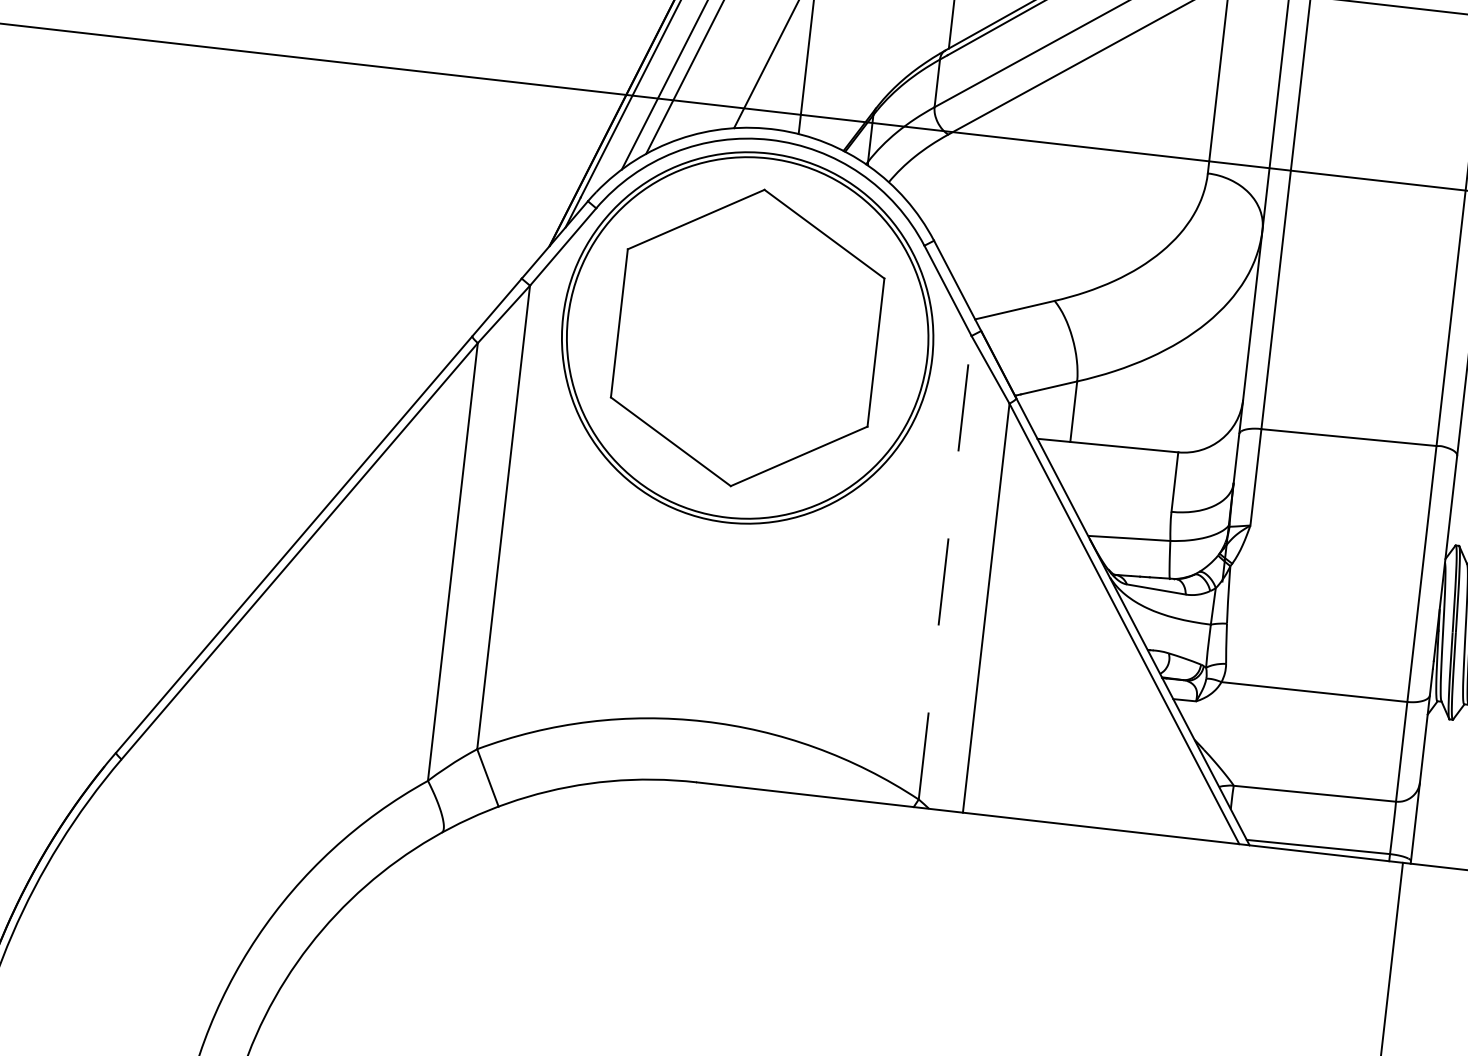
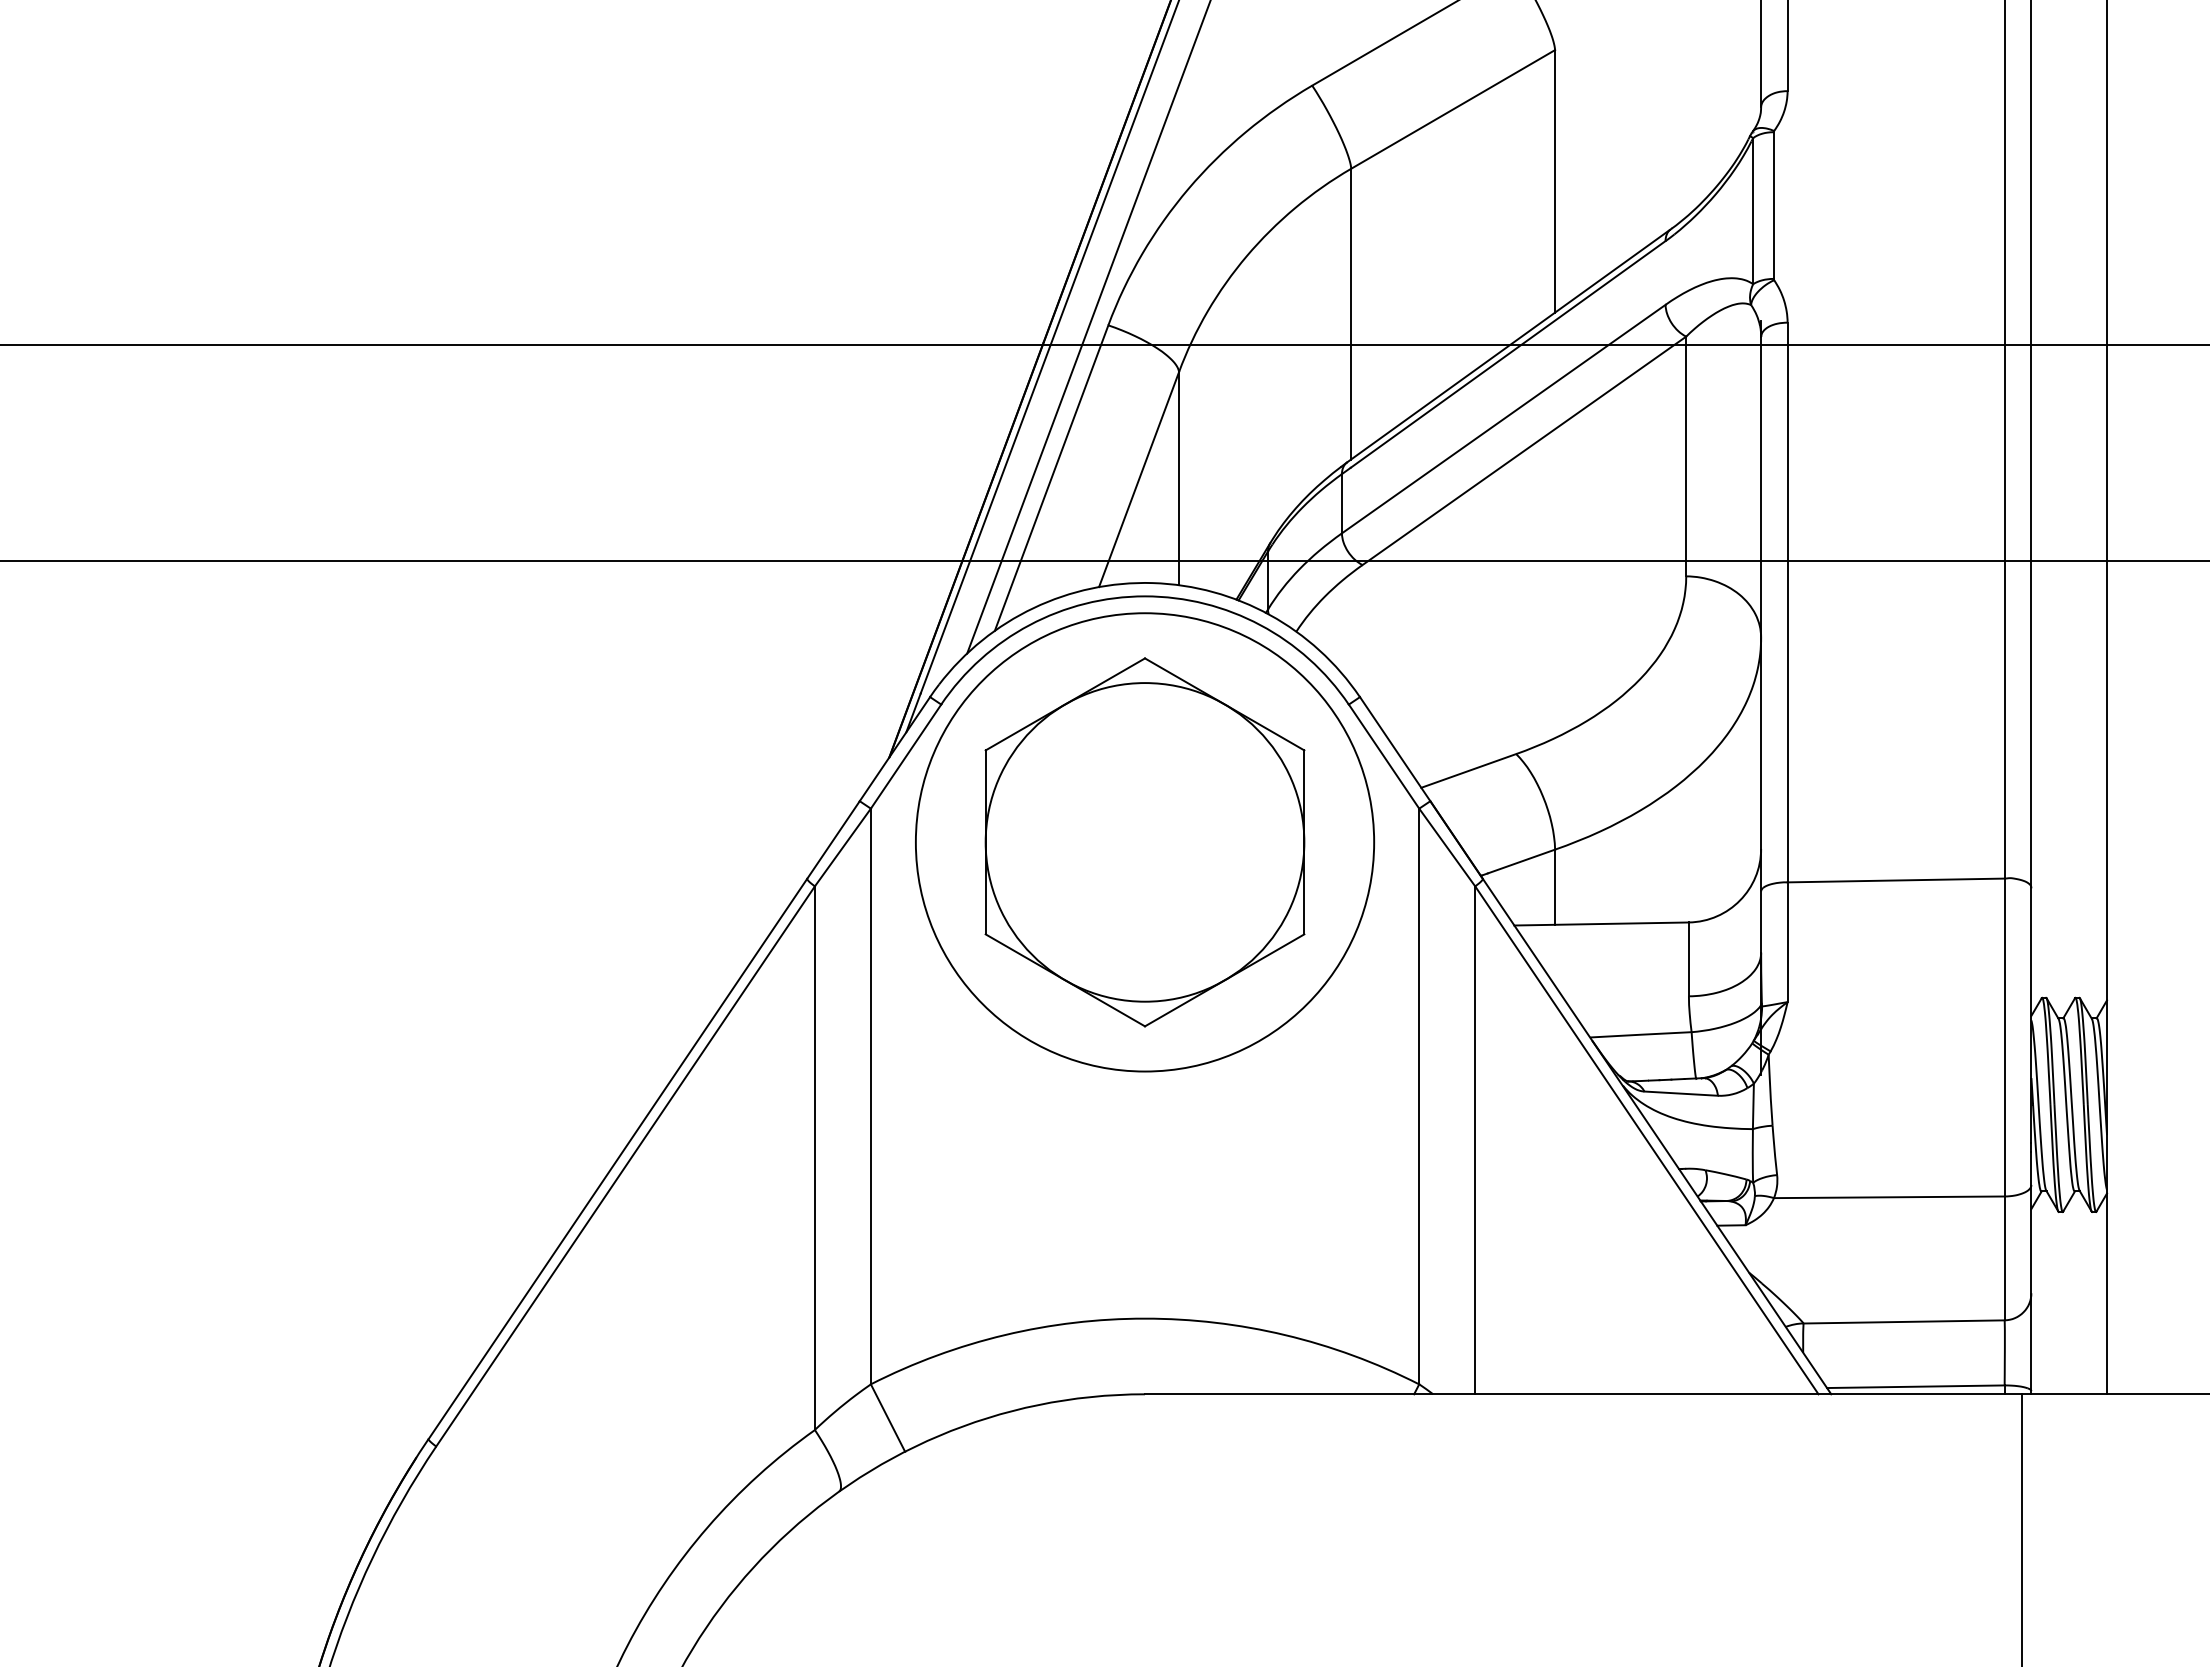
circle: (747, 338) -> (1144, 842), size x0.71
line: (945, 567) -> (1419, 1096), dashed -> solid

